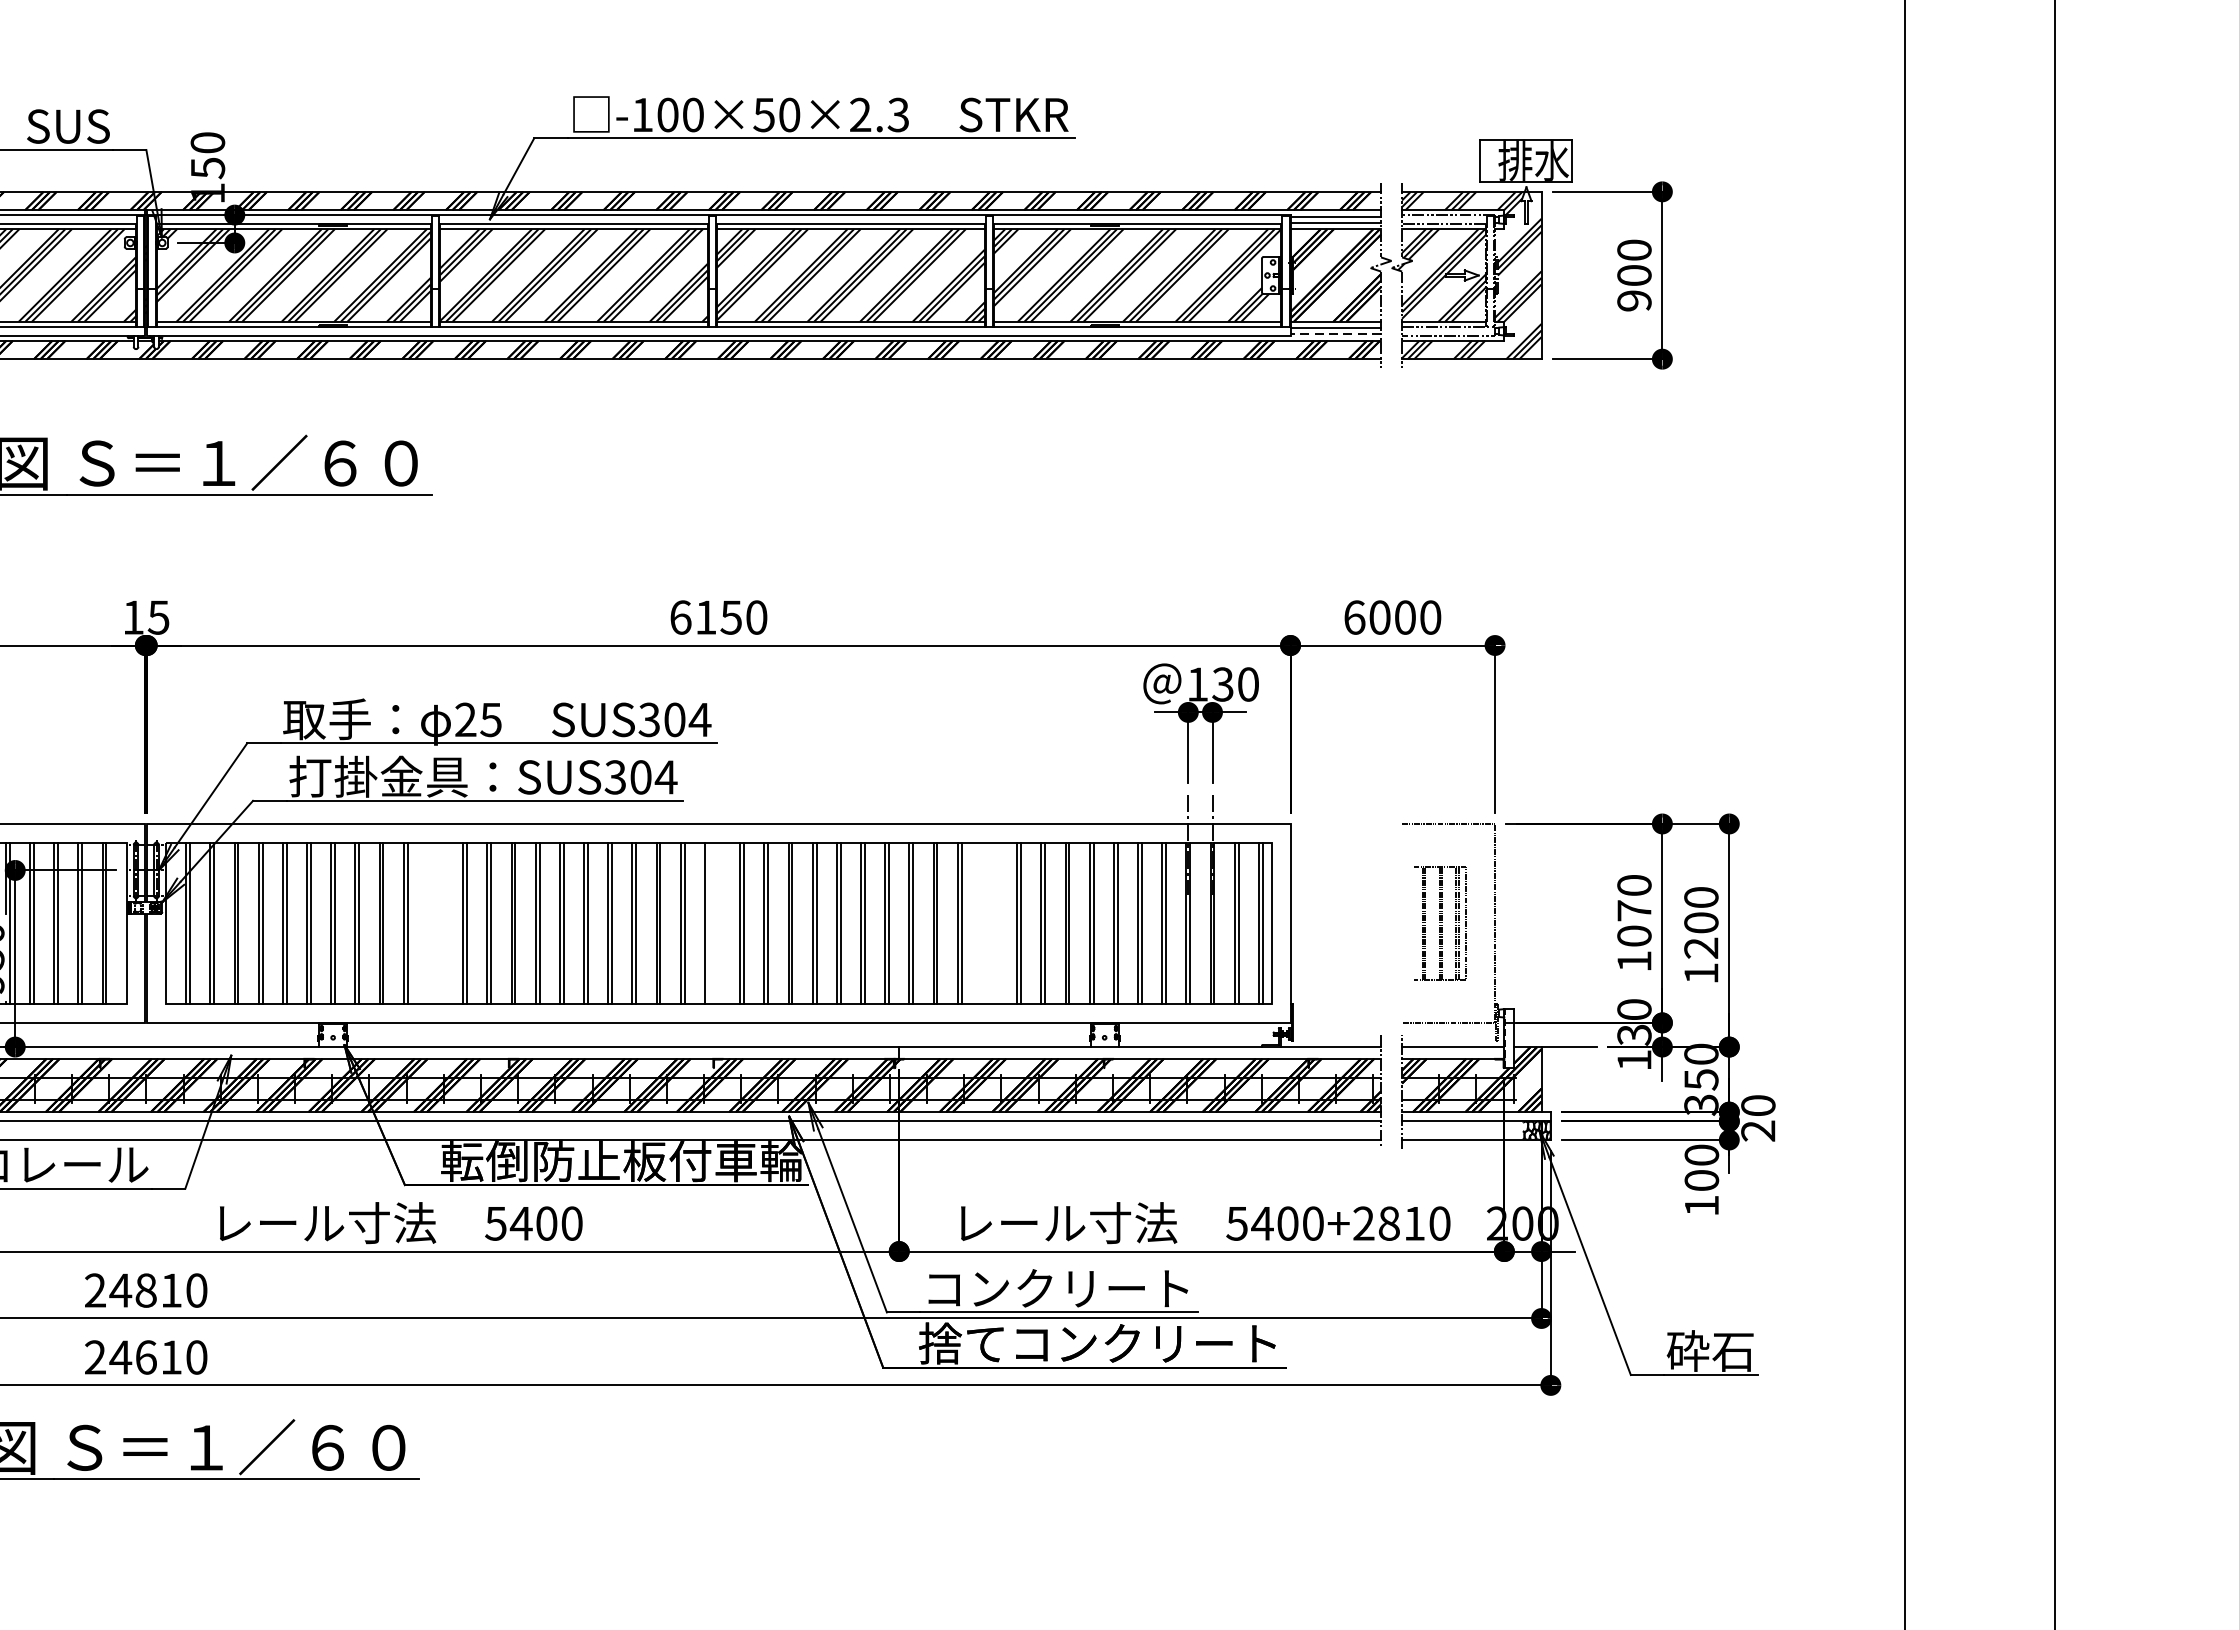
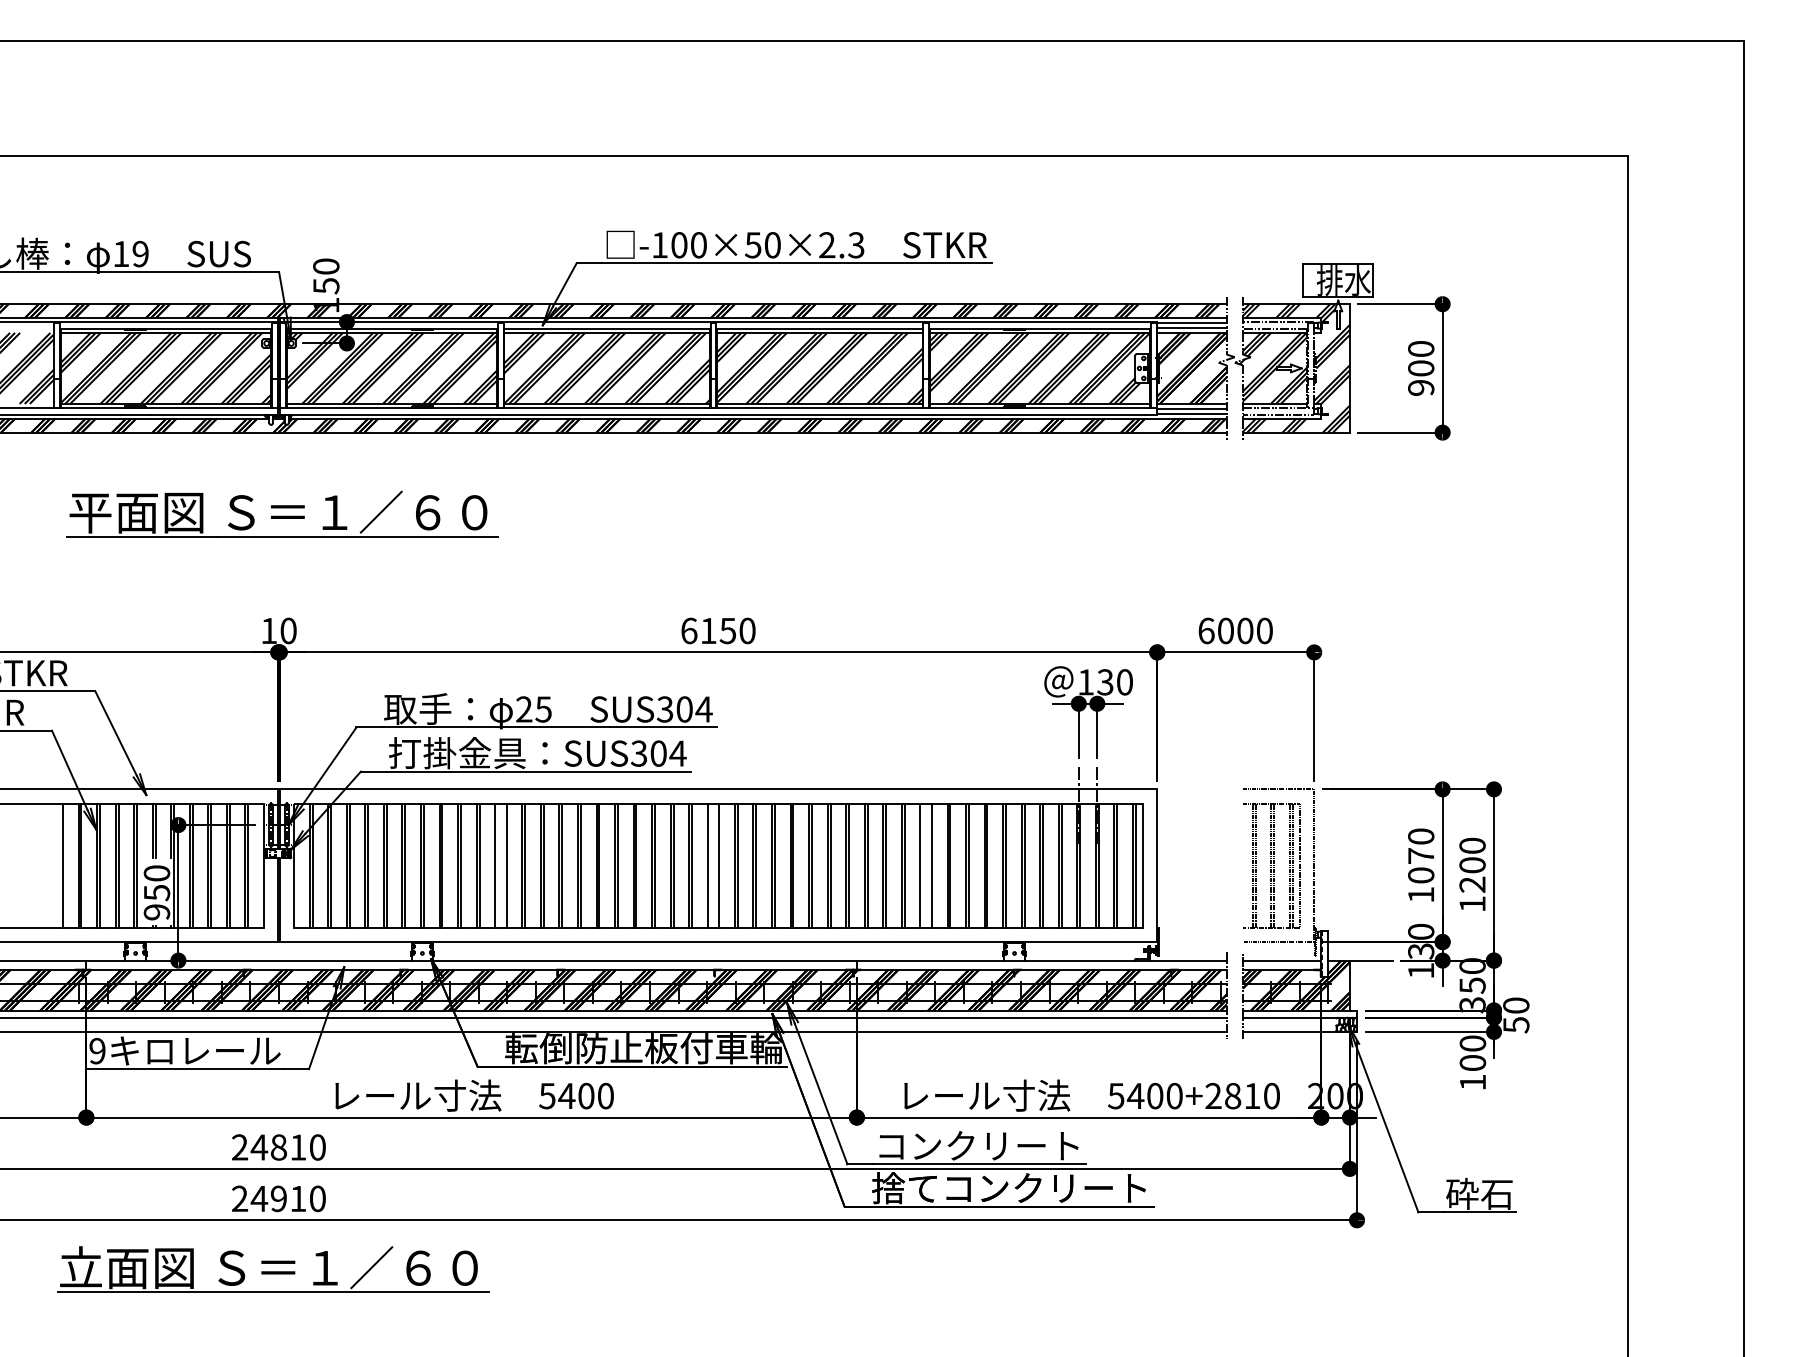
line: (1335, 334) -> (1191, 413), dashed -> solid
text: (158, 616) -> (288, 630), 15 -> 10
line: (428, 923) -> (495, 865), added
line: (442, 923) -> (506, 865), added
line: (720, 923) -> (719, 865), added
line: (982, 923) -> (920, 865), added
line: (996, 923) -> (931, 865), added
part: (1439, 923) -> (1271, 865), size x1.43
text: (1758, 1131) -> (1516, 1025), 20 -> 50
text: (145, 1357) -> (278, 1198), 24610 -> 24910

